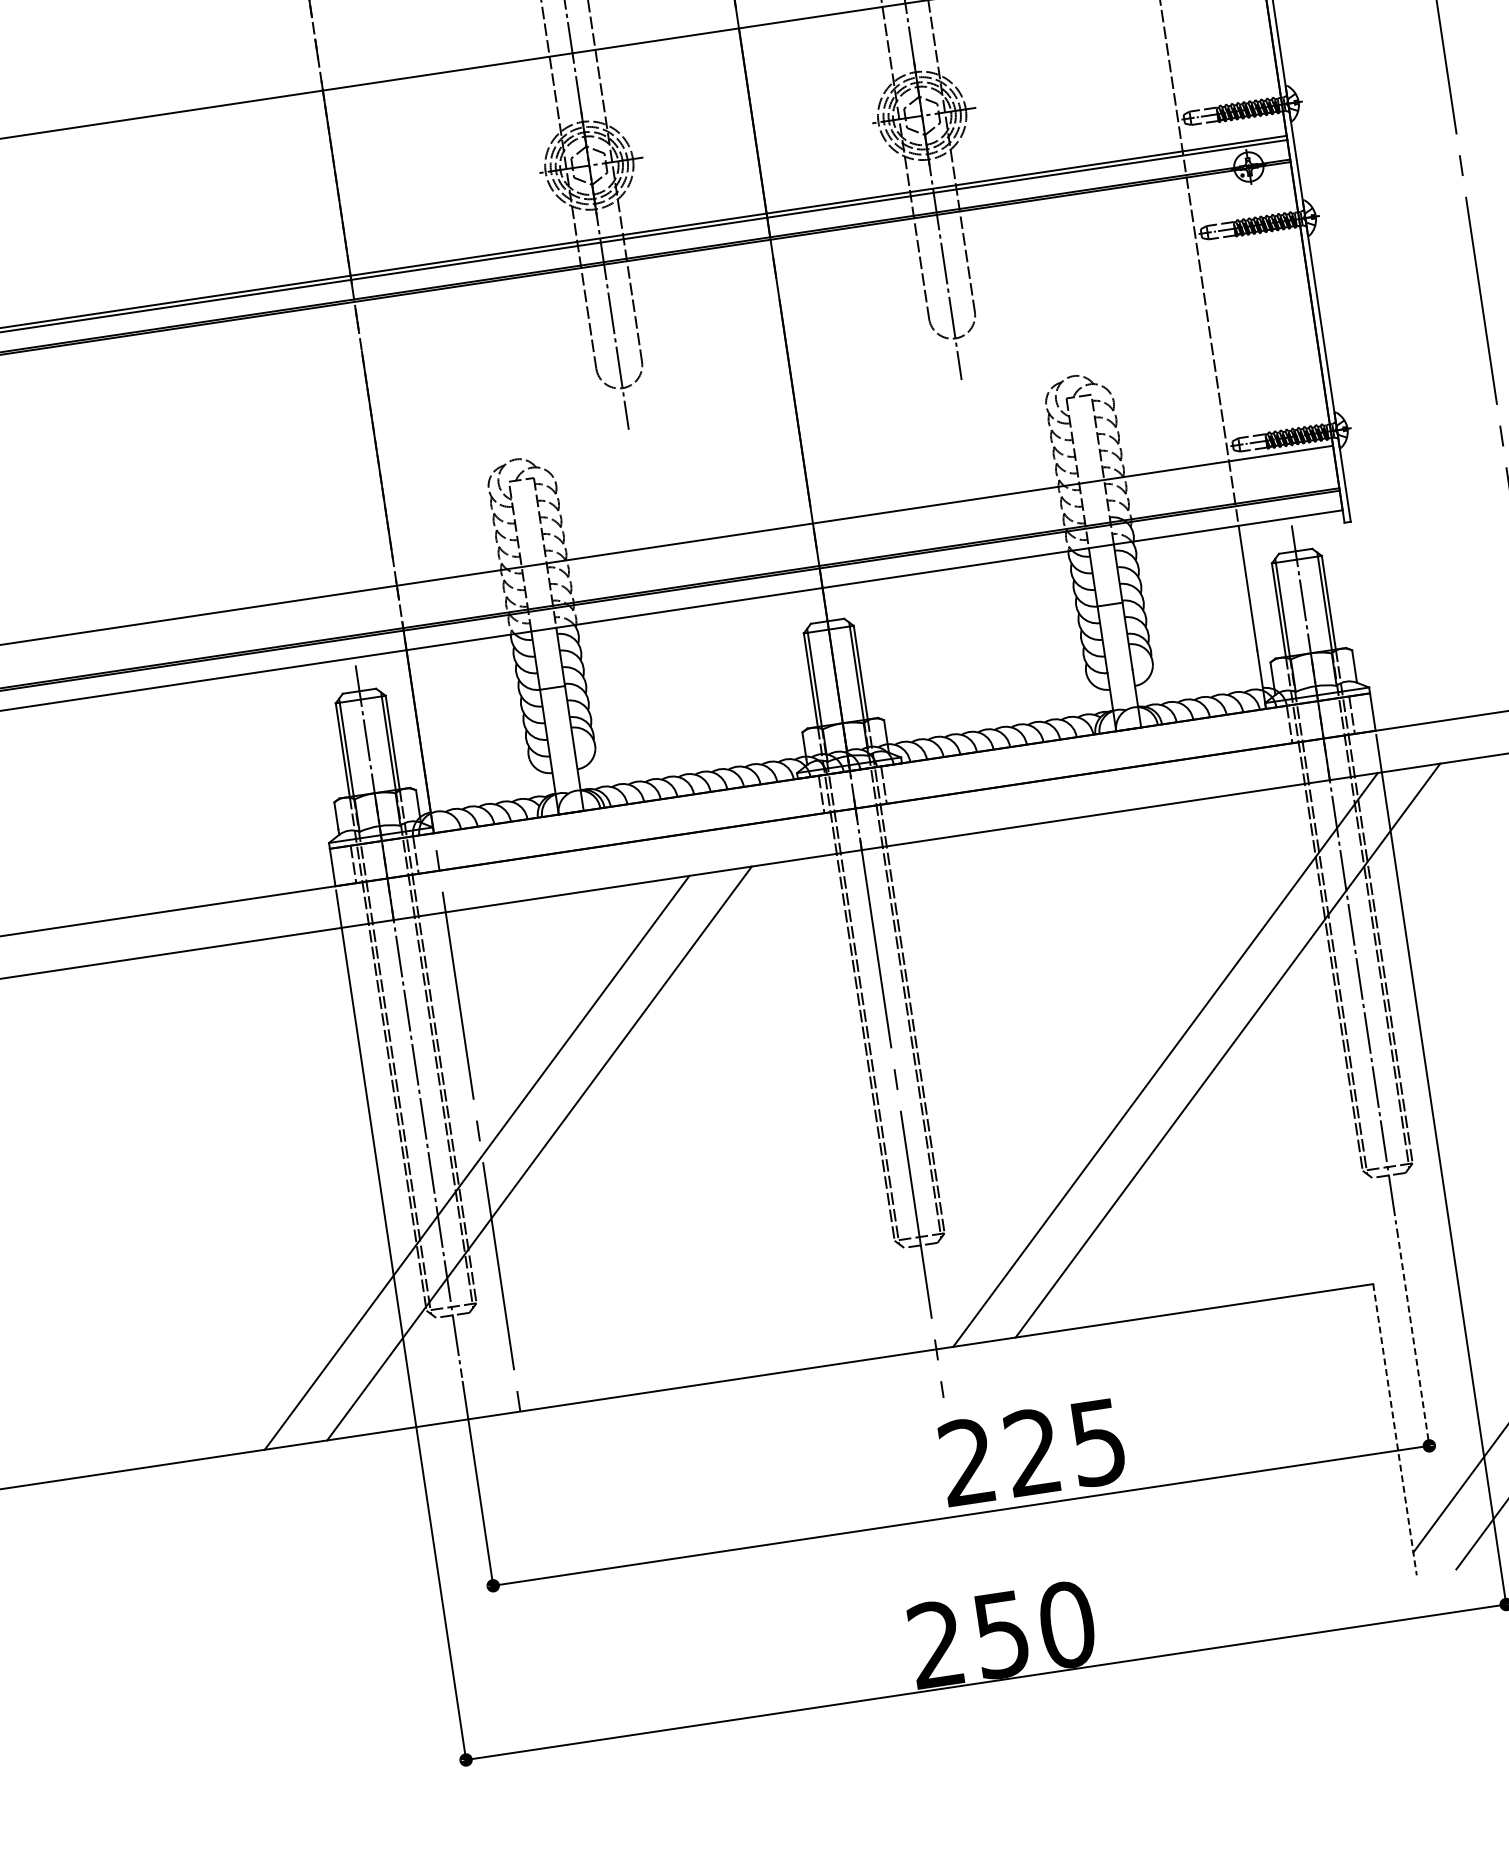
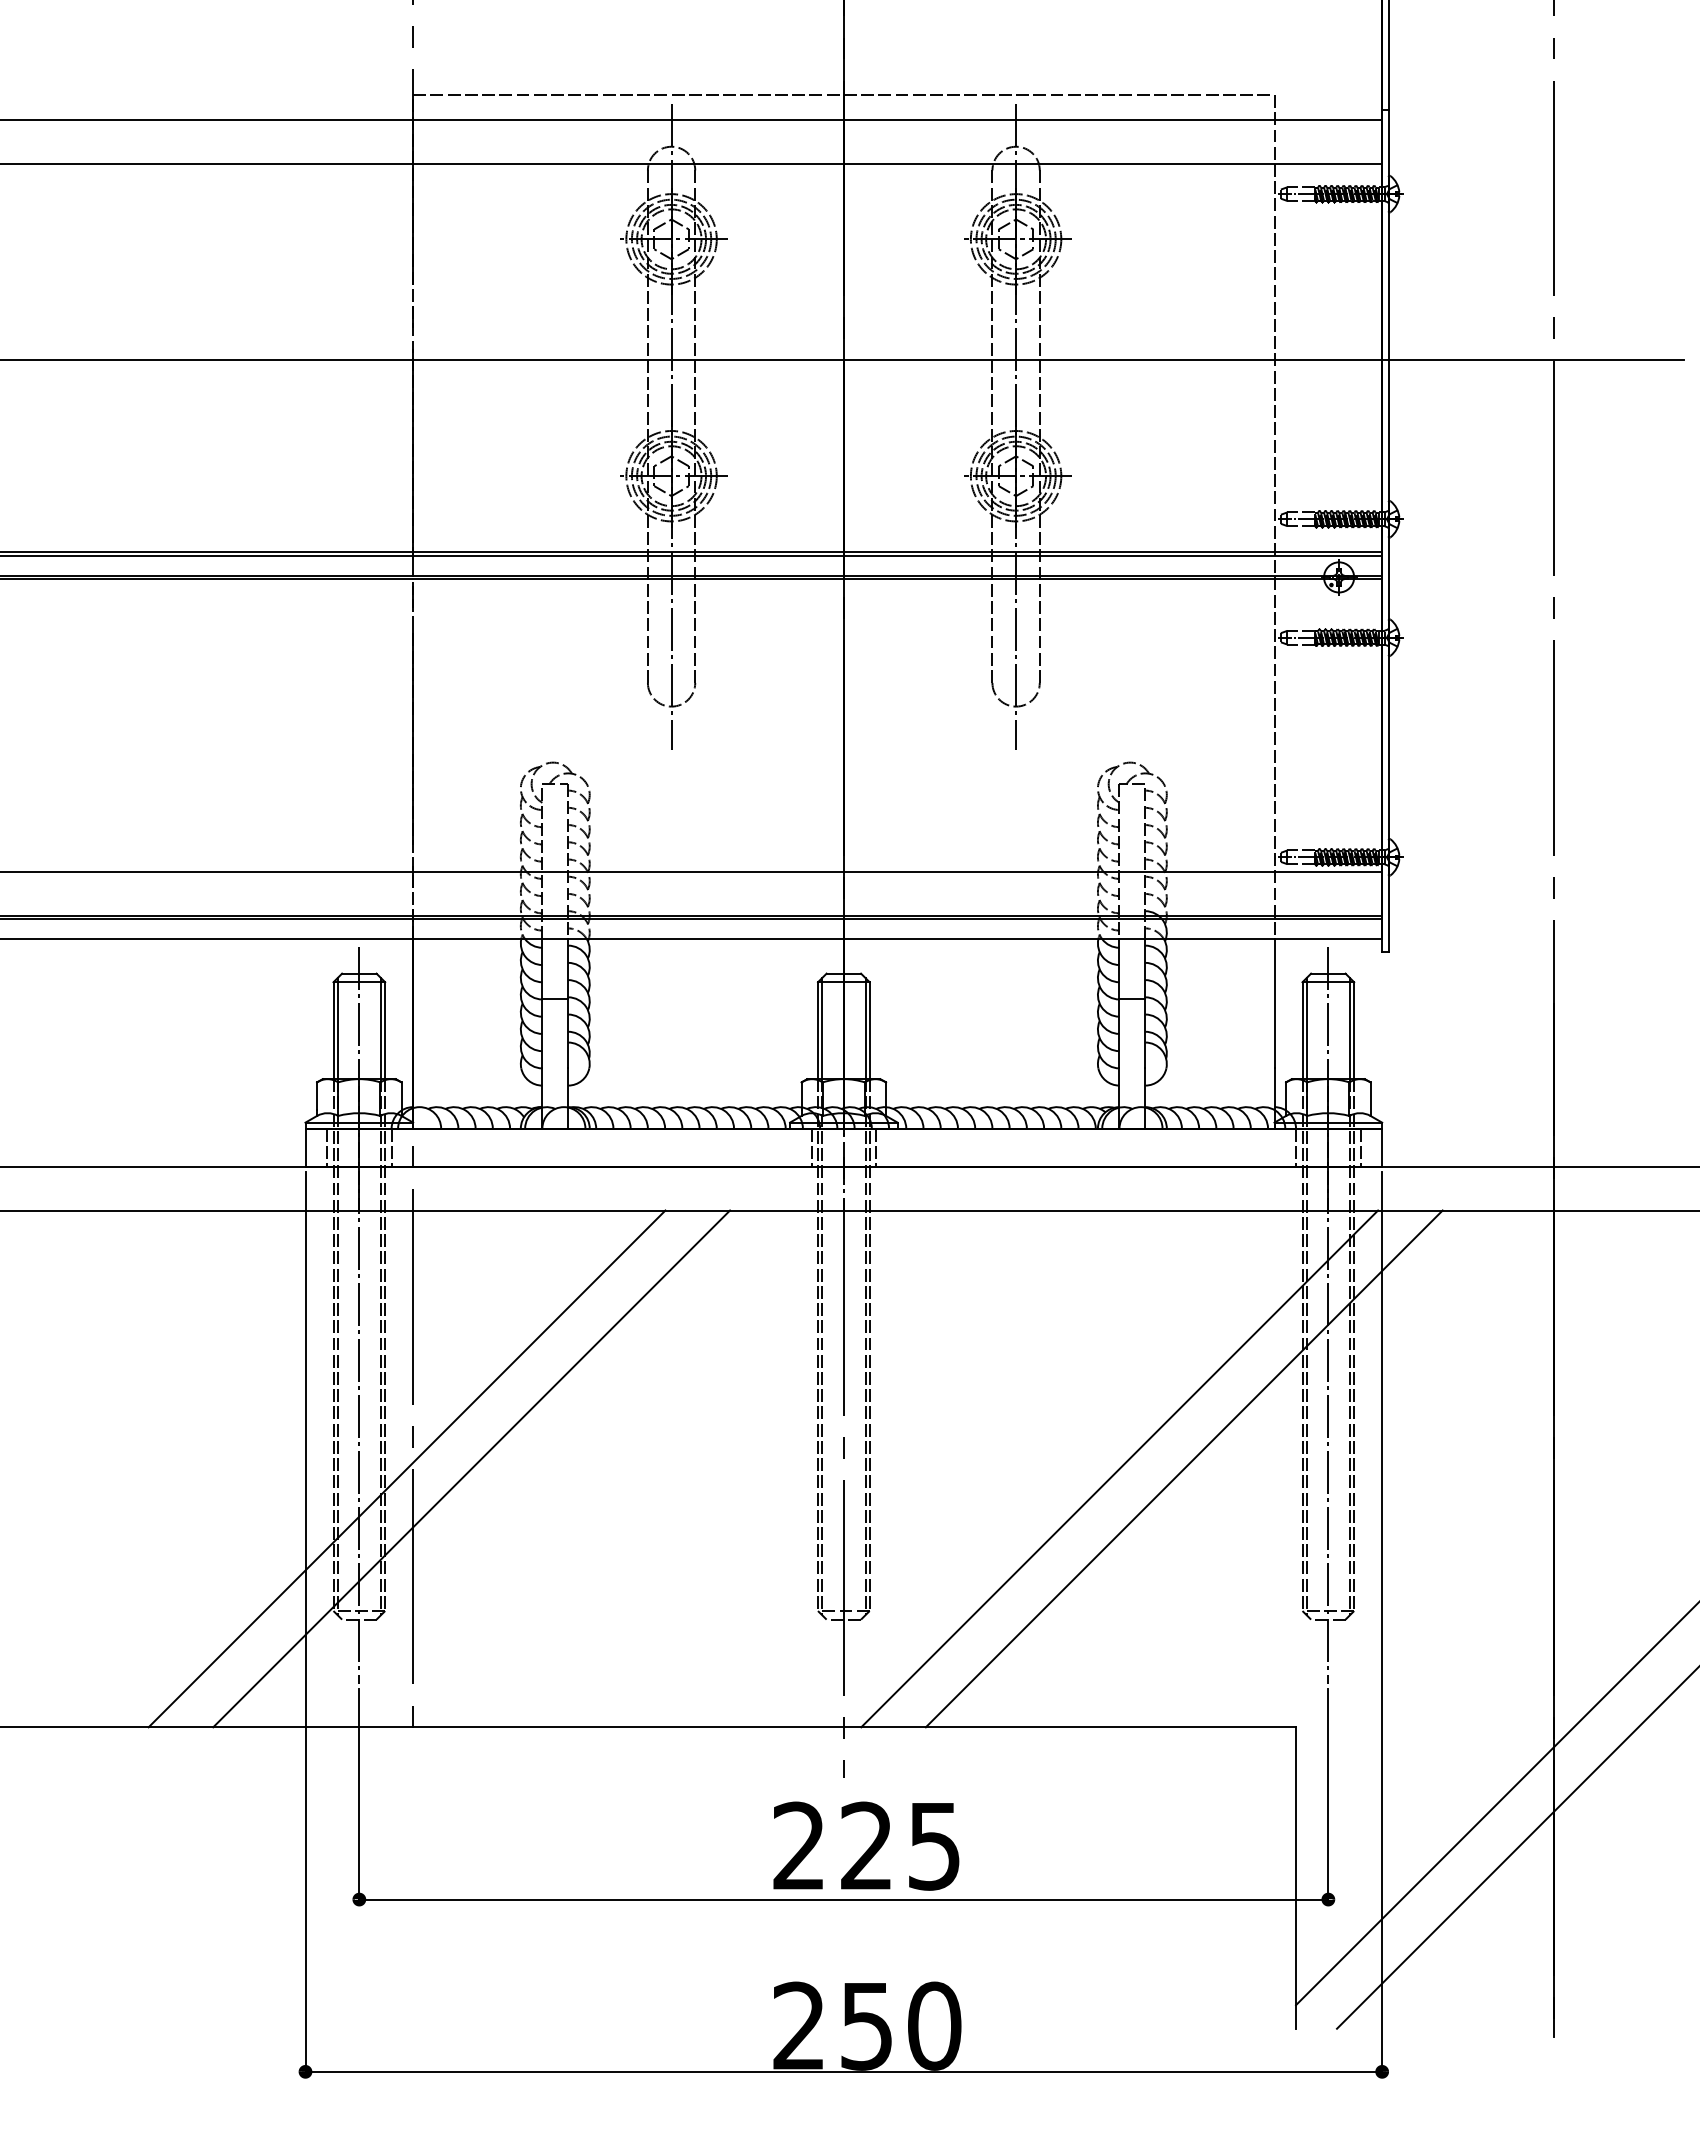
line: (1414, 1346) -> (1328, 1796), dashed -> solid
line: (1395, 1430) -> (1296, 1878), dashed -> solid
text: (1032, 1451) -> (866, 1845), moved

